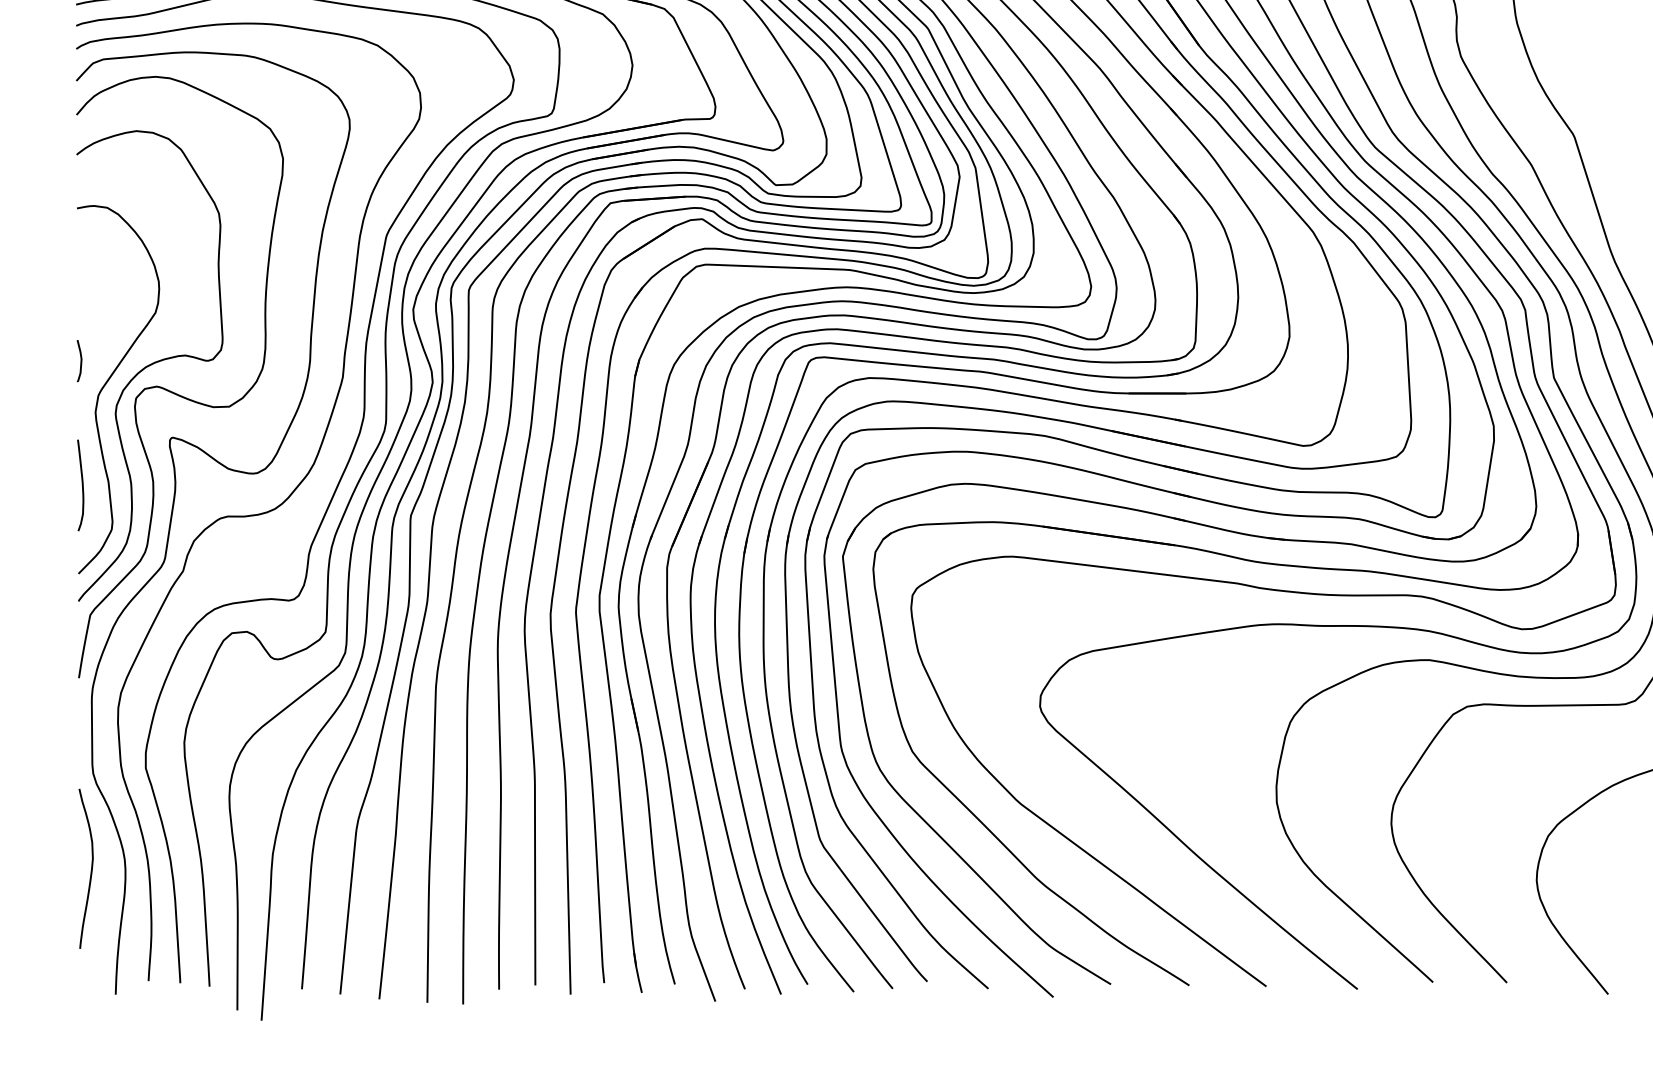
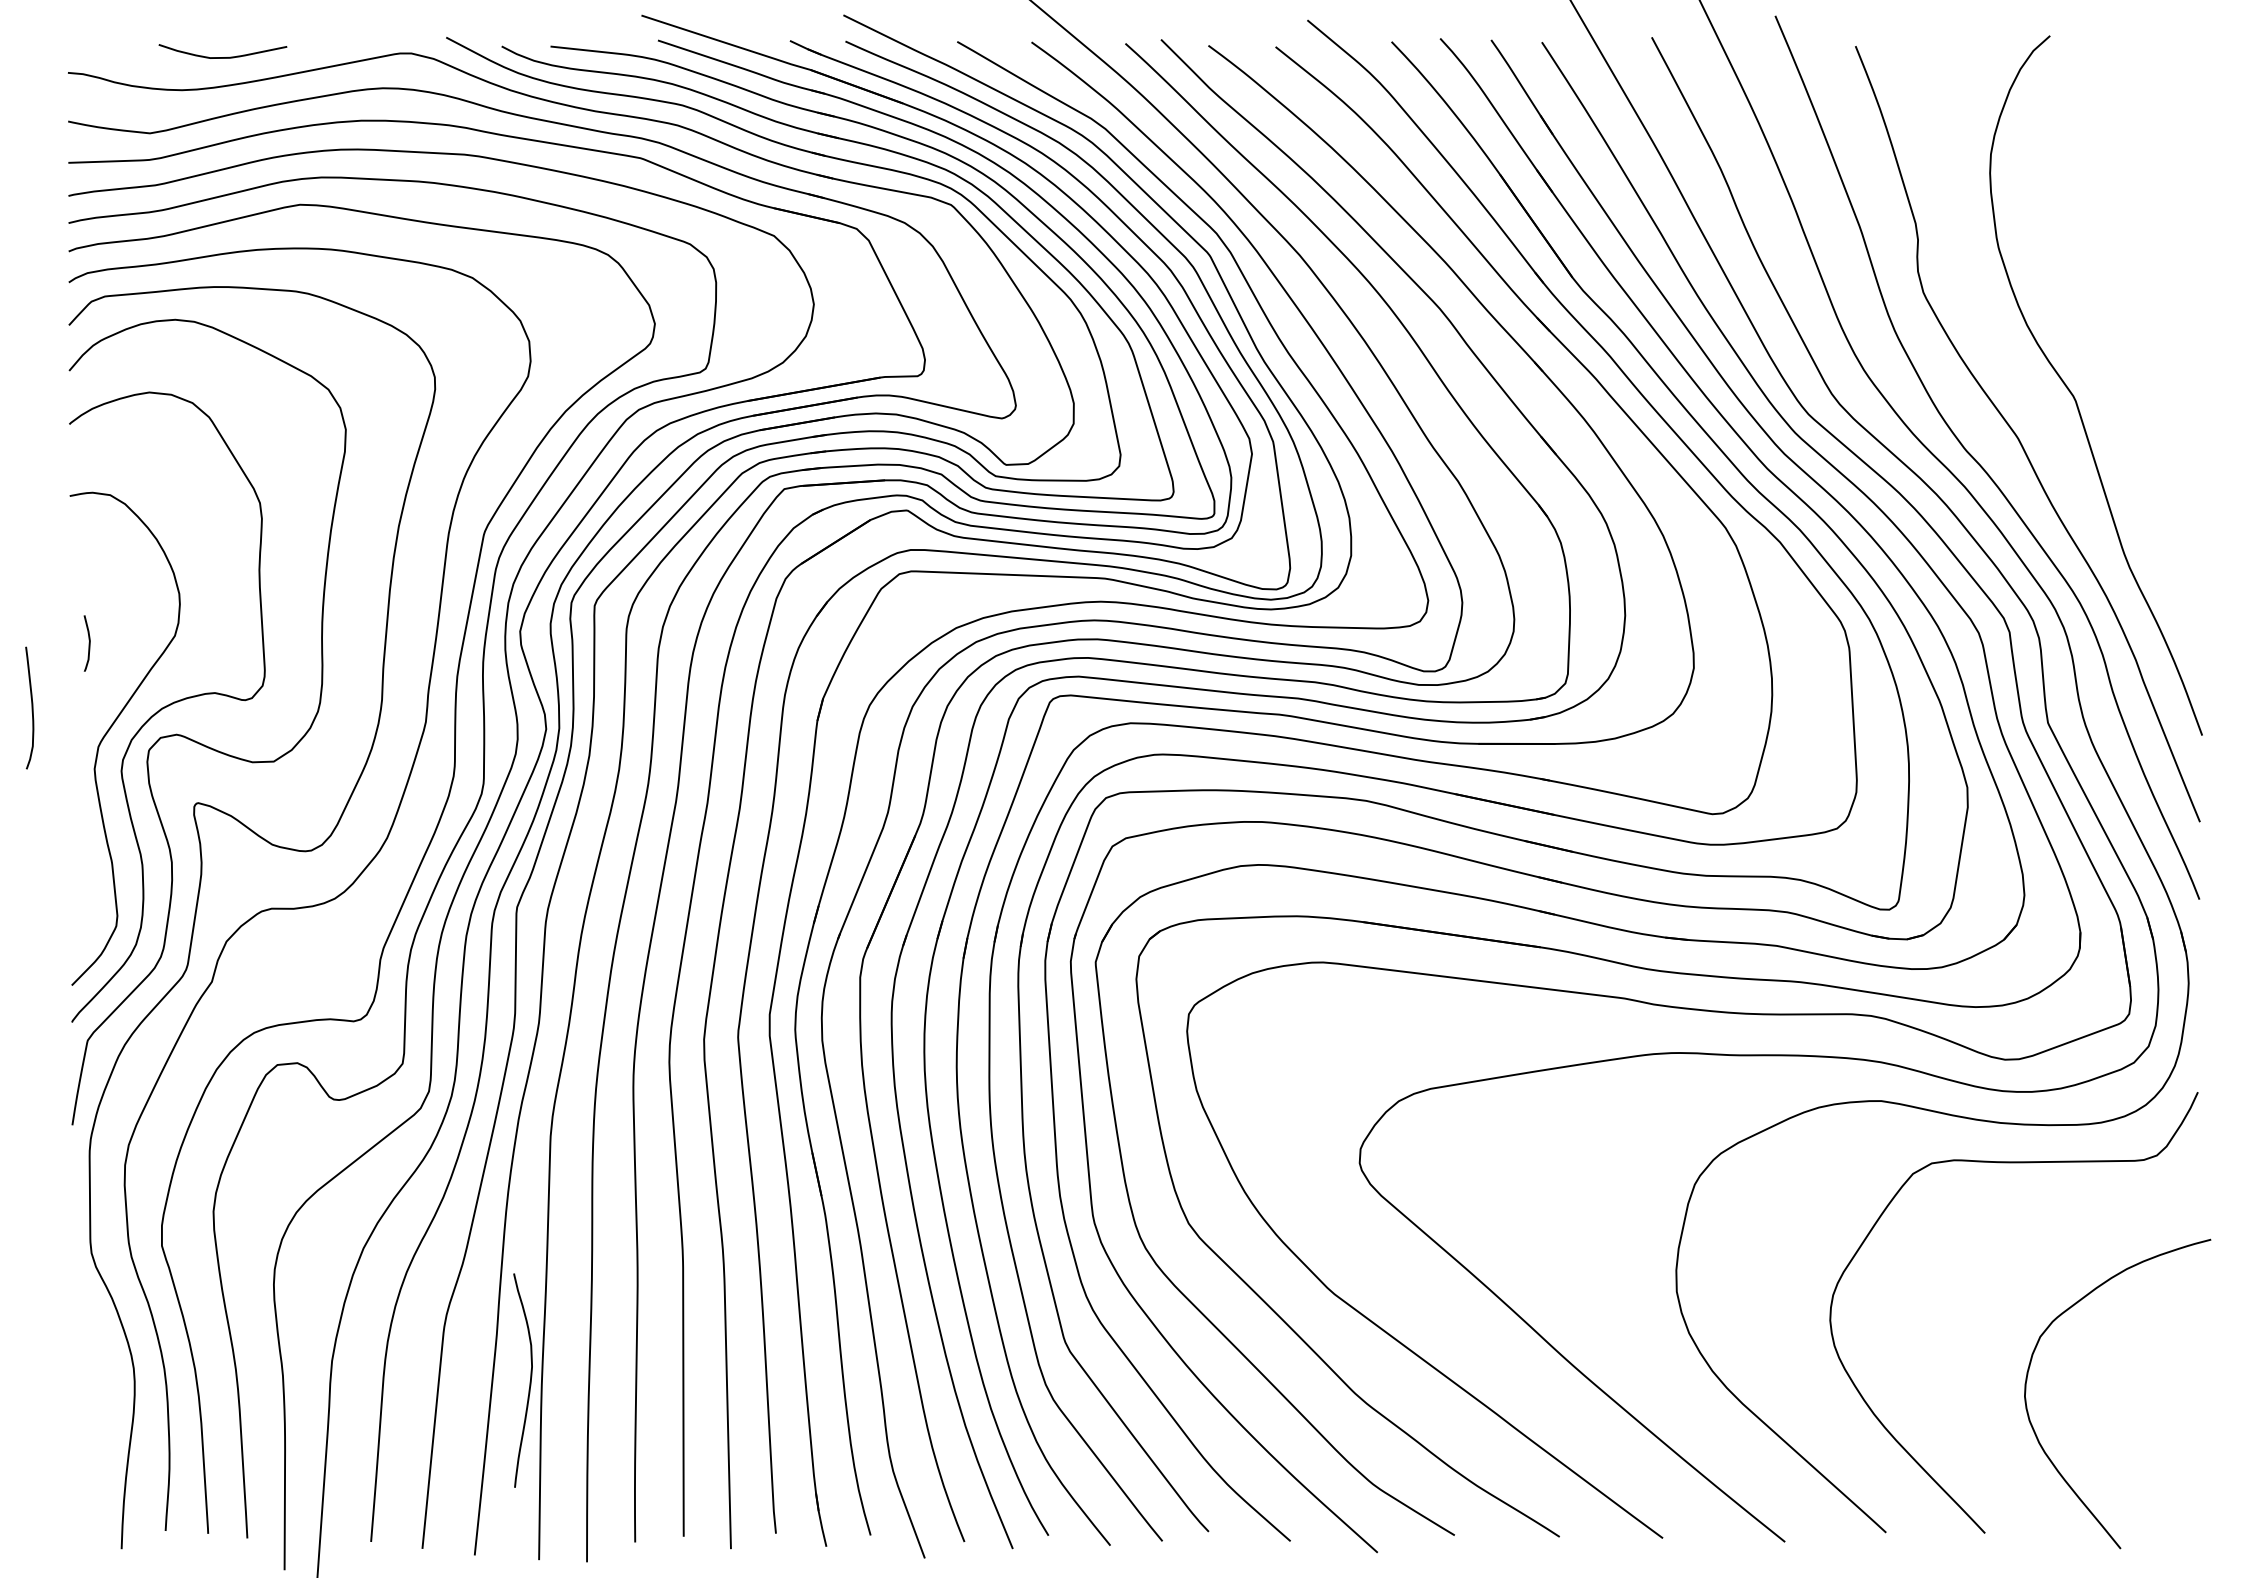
curve: (80, 361) -> (88, 643), moved
curve: (82, 484) -> (31, 707), moved
curve: (90, 869) -> (529, 1381), moved

